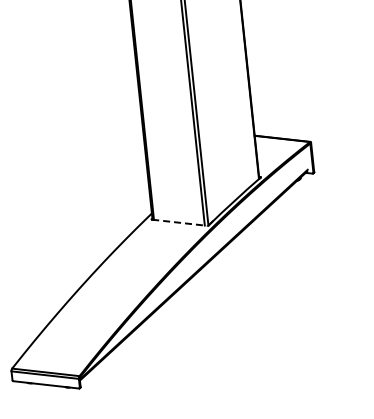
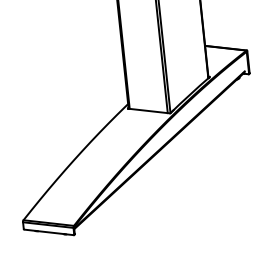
line: (179, 222) -> (148, 110), dashed -> solid

